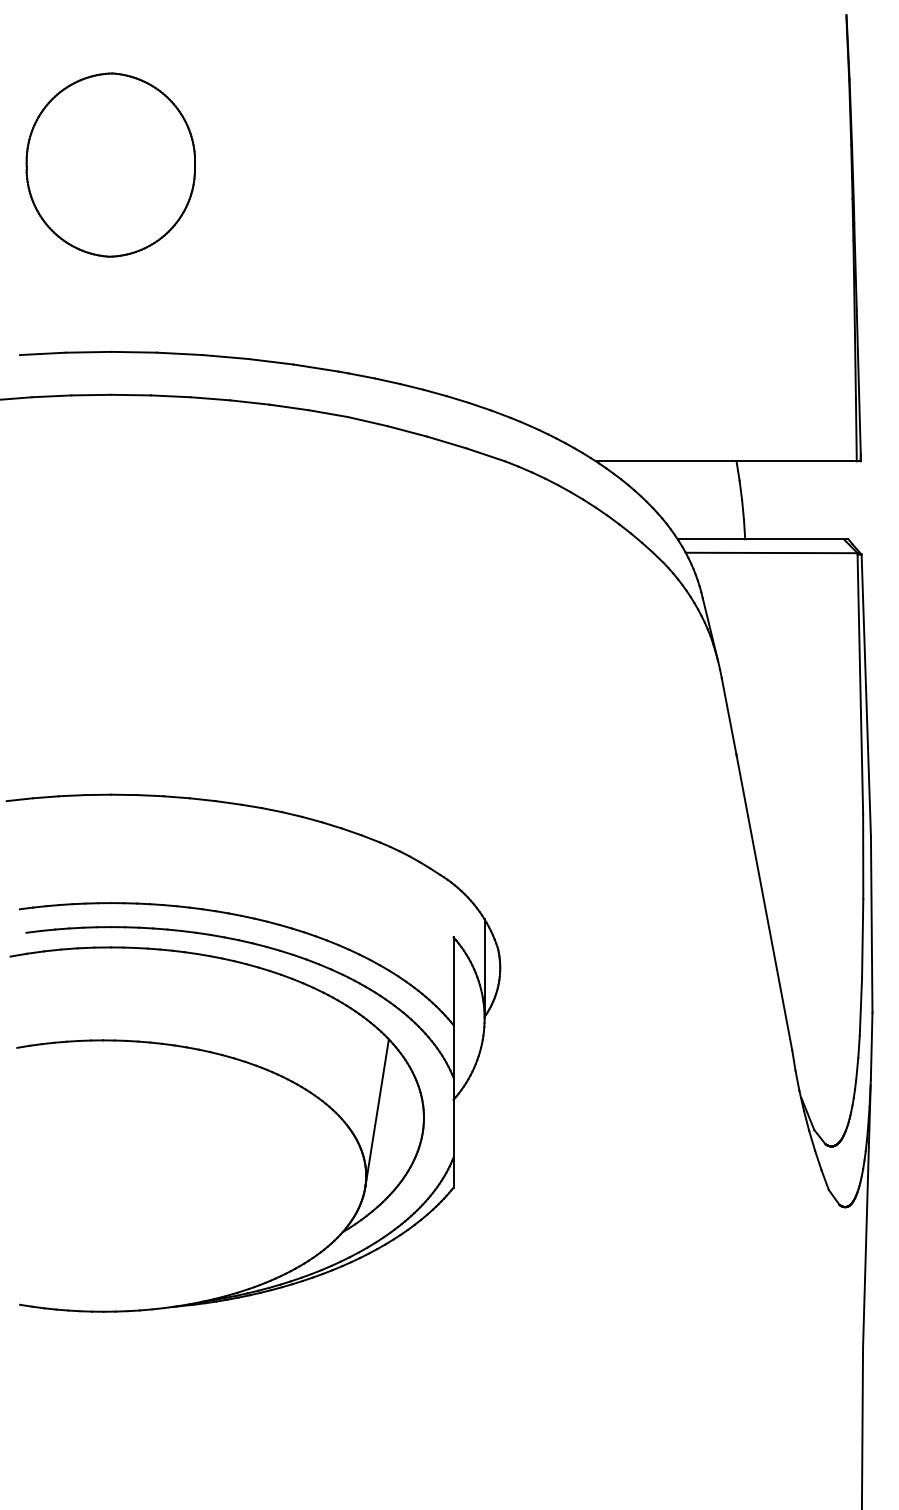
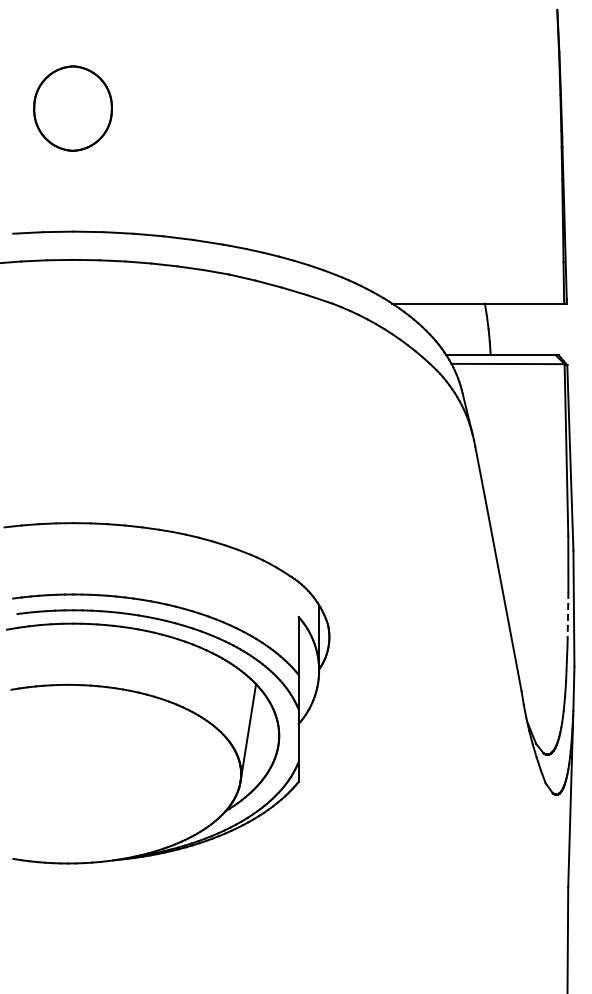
part: (109, 164) -> (72, 108), size x0.7
line: (861, 938) -> (567, 617), solid -> dashed

